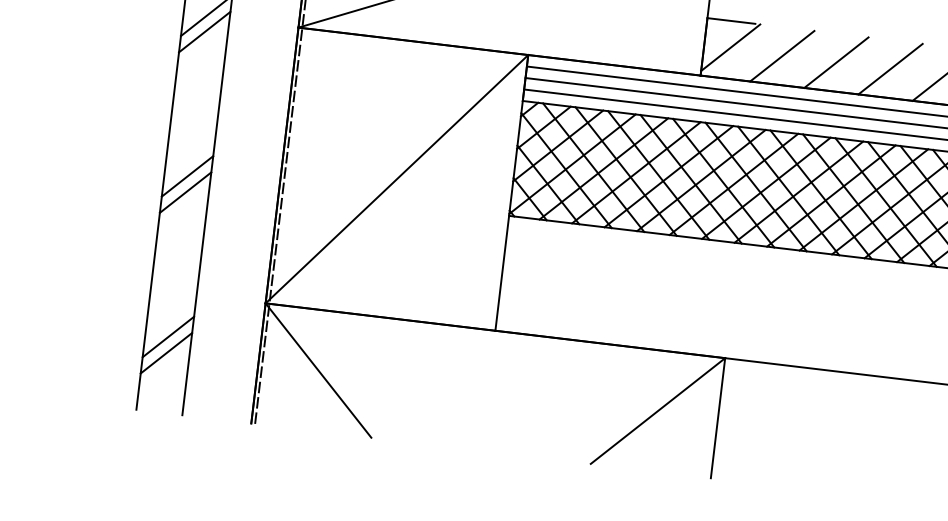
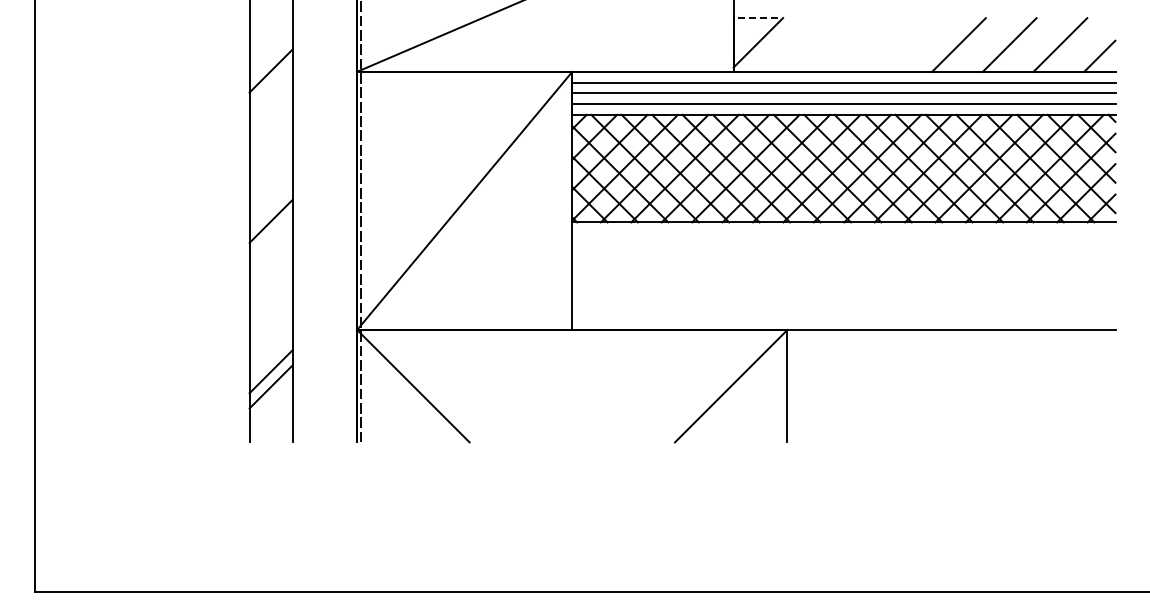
line: (730, 21) -> (755, 18), solid -> dashed
line: (204, 31) -> (270, 85), removed
line: (781, 55) -> (806, 44), removed
line: (836, 62) -> (857, 44), removed
line: (890, 68) -> (908, 44), removed
line: (184, 192) -> (270, 236), removed

